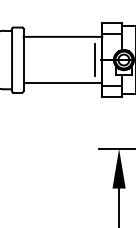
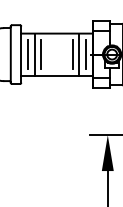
line: (30, 59) -> (27, 54), added
line: (38, 59) -> (34, 54), added
line: (45, 59) -> (41, 54), added
line: (80, 59) -> (72, 54), added
line: (87, 59) -> (79, 54), added

